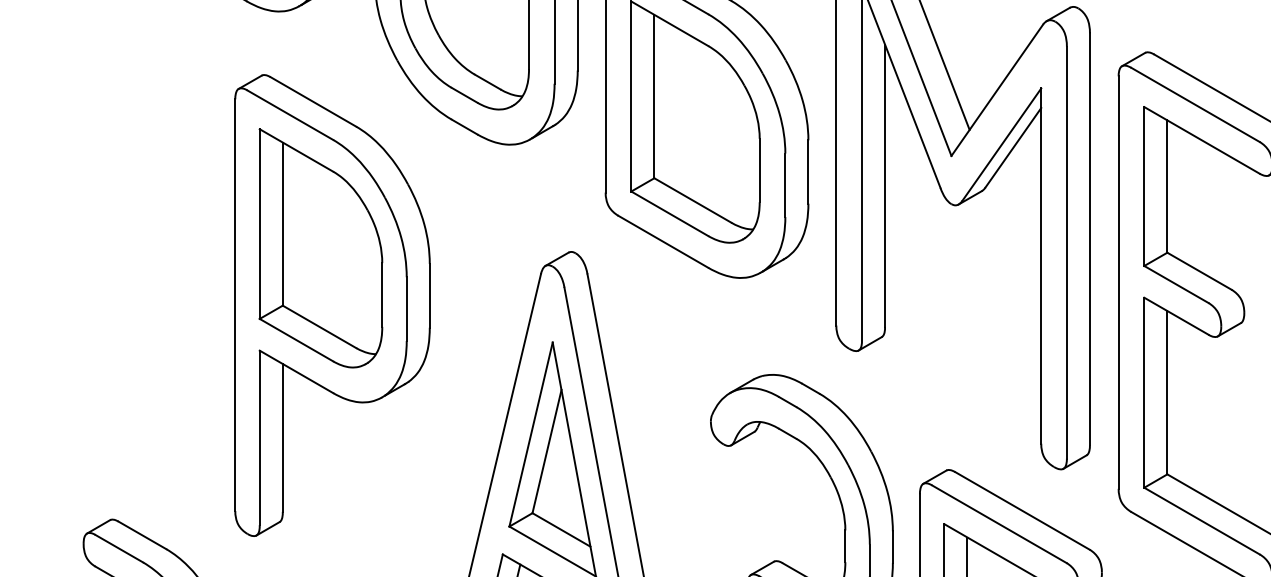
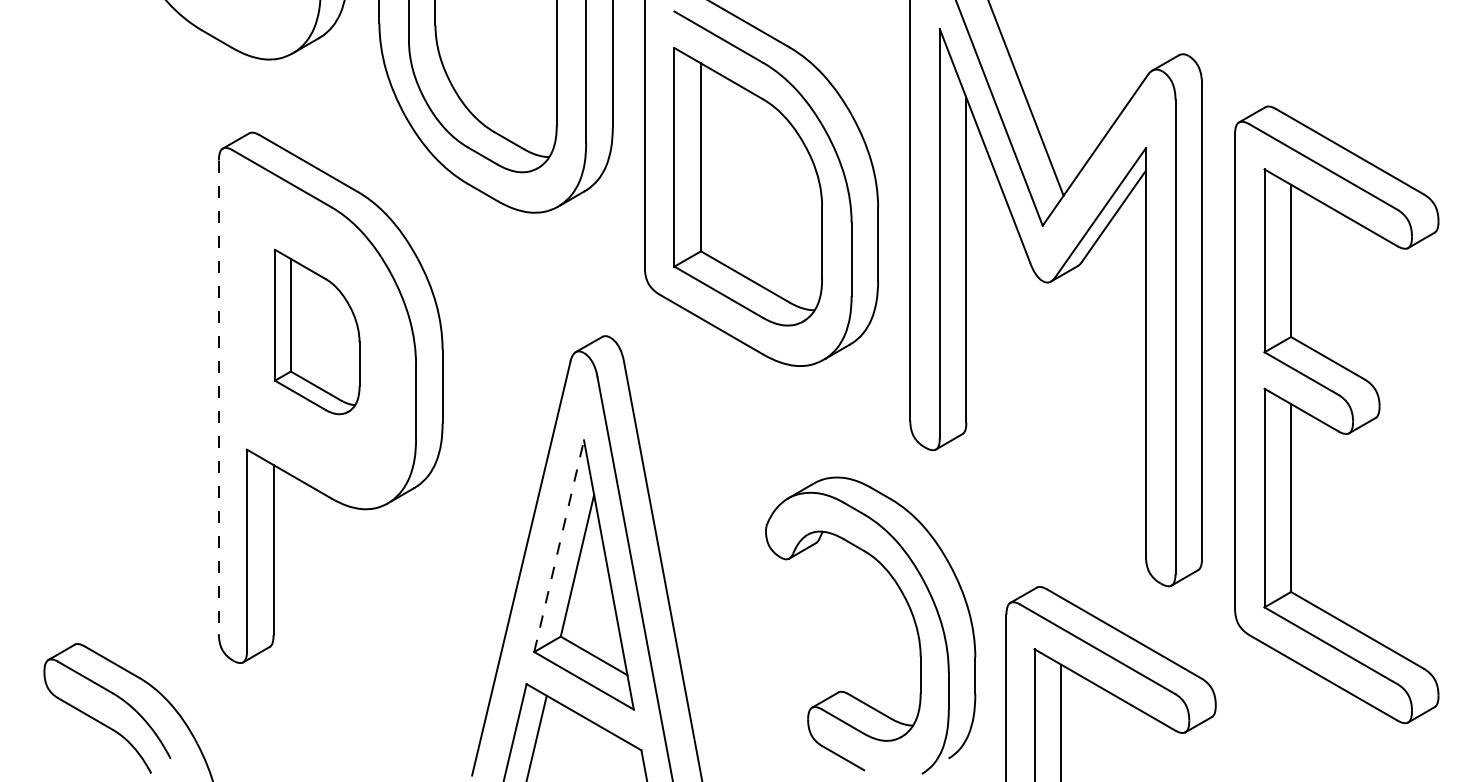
part: (320, 247) -> (316, 331), size x0.6
line: (234, 305) -> (218, 397), solid -> dashed
line: (531, 434) -> (559, 546), solid -> dashed

